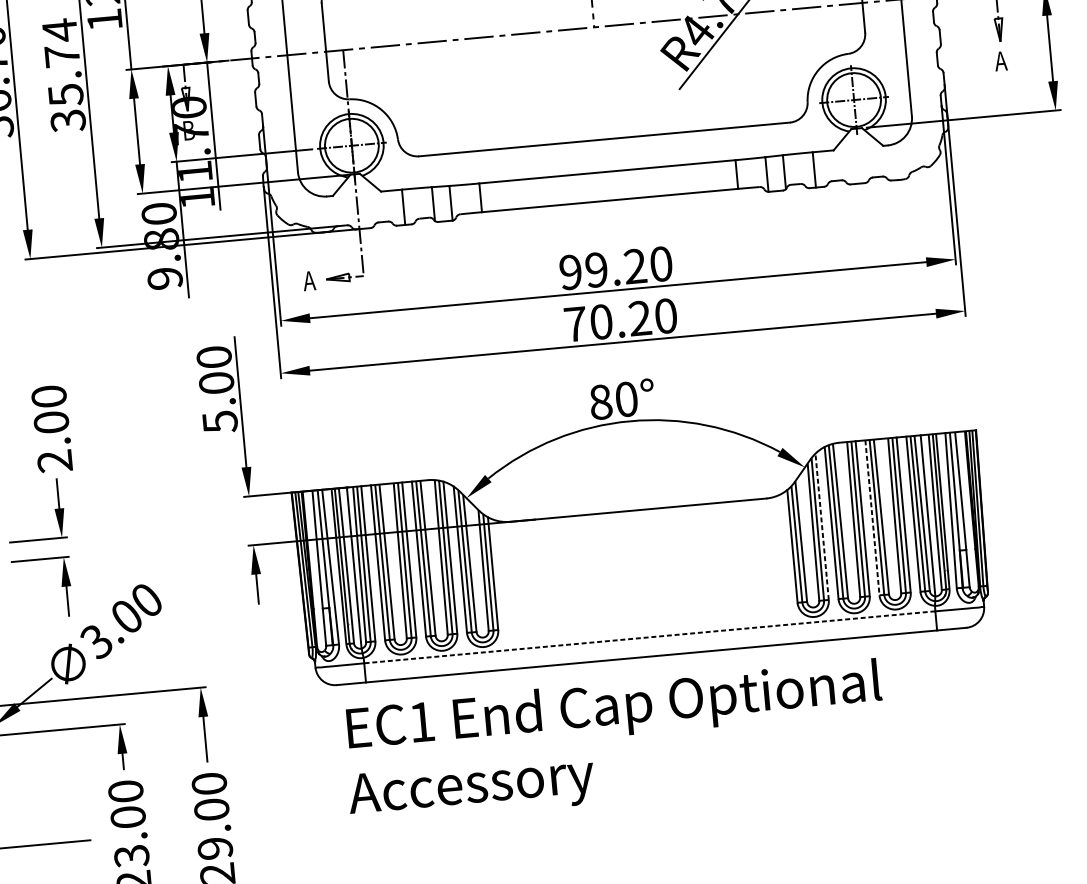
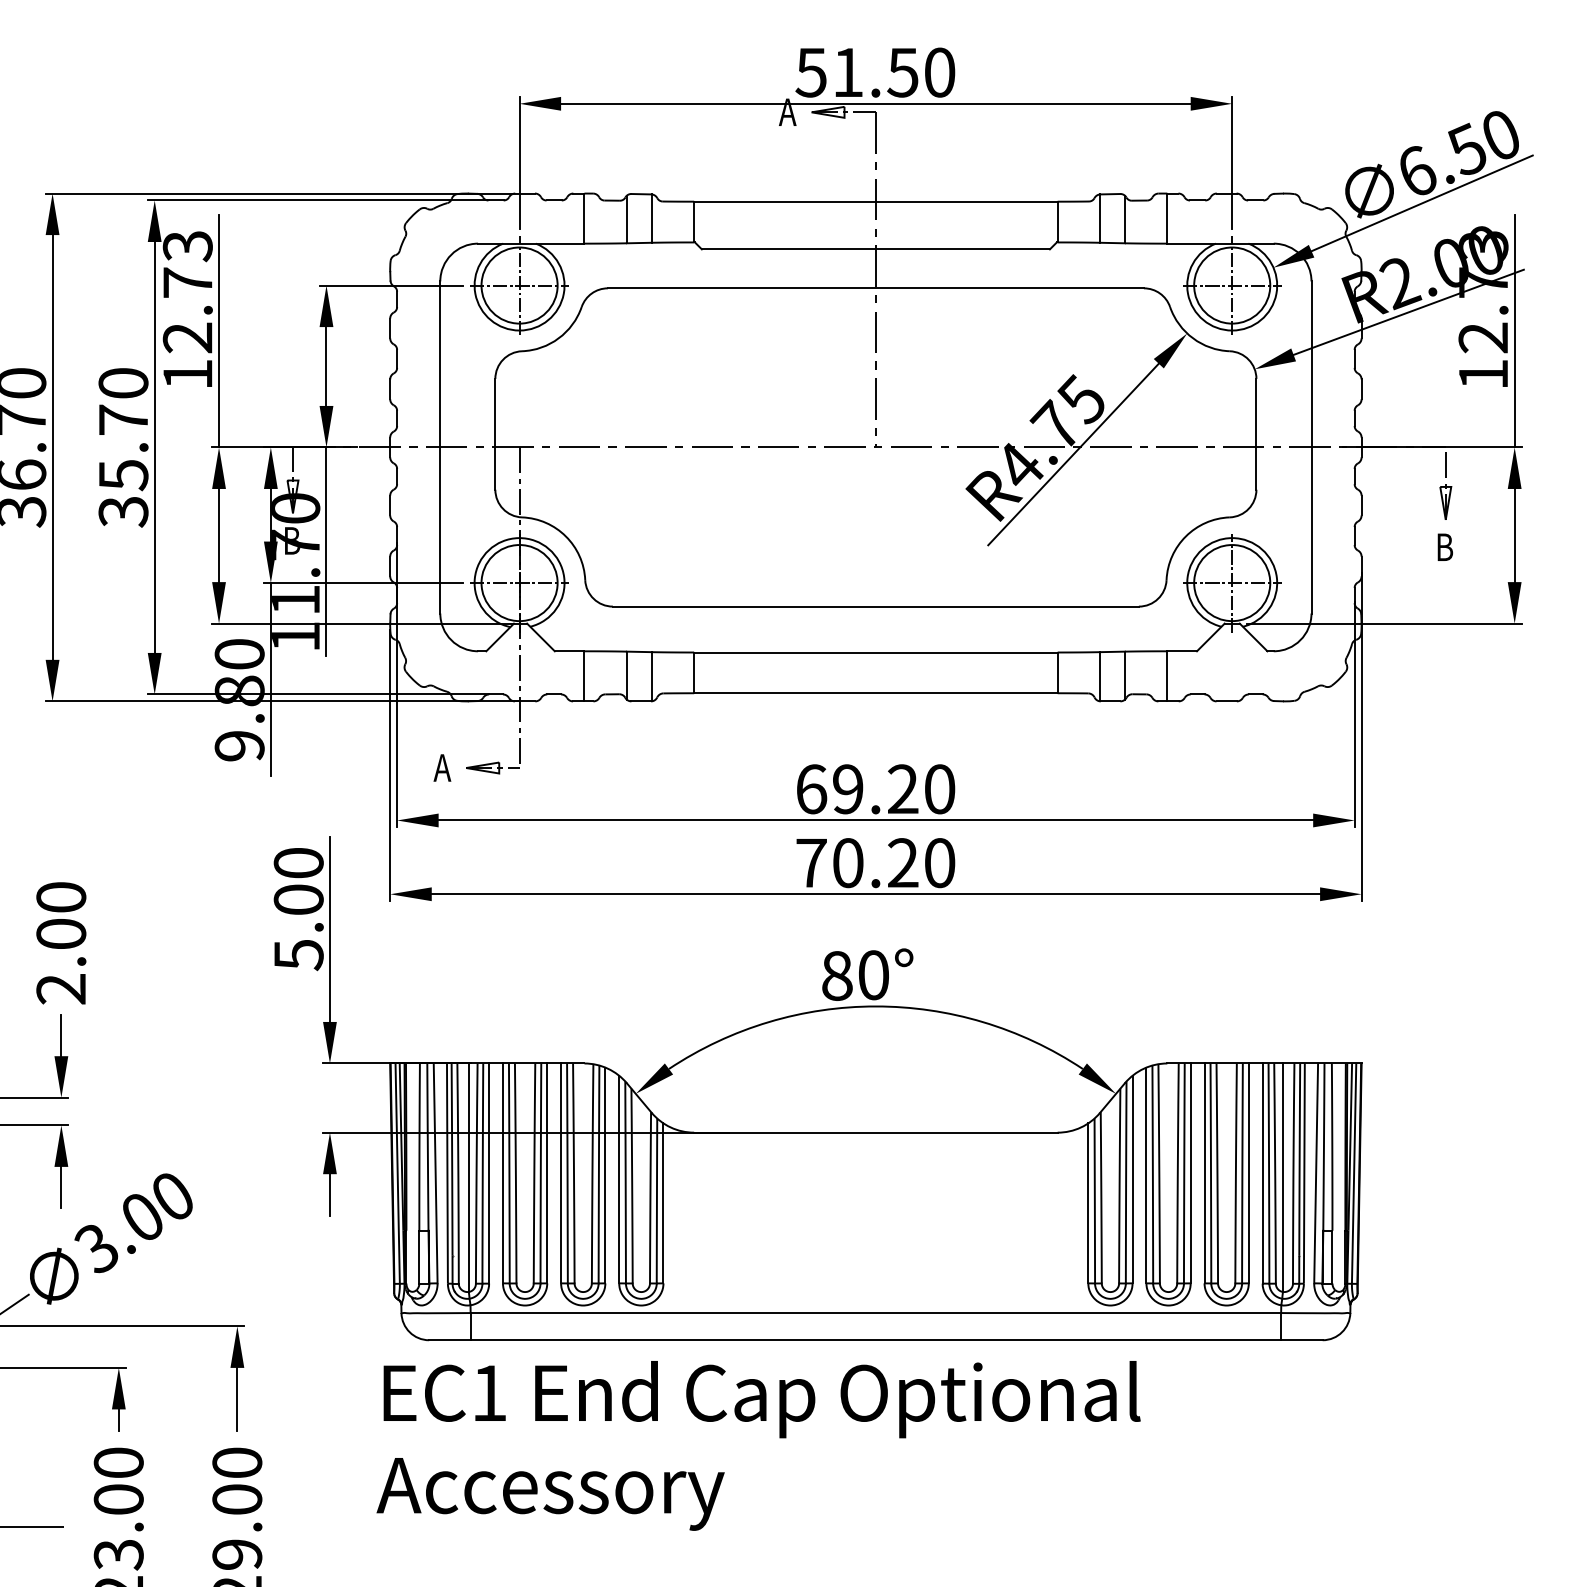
text: (59, 30) -> (123, 383), 35.74 -> 35.70
text: (1001, 60) -> (1444, 546), A -> B
text: (570, 272) -> (811, 789), 99.20 -> 69.20
line: (872, 517) -> (1204, 1173), dashed -> solid
line: (822, 526) -> (1132, 1179), dashed -> solid
line: (649, 637) -> (875, 1313), dashed -> solid
text: (614, 741) -> (758, 1445), moved

